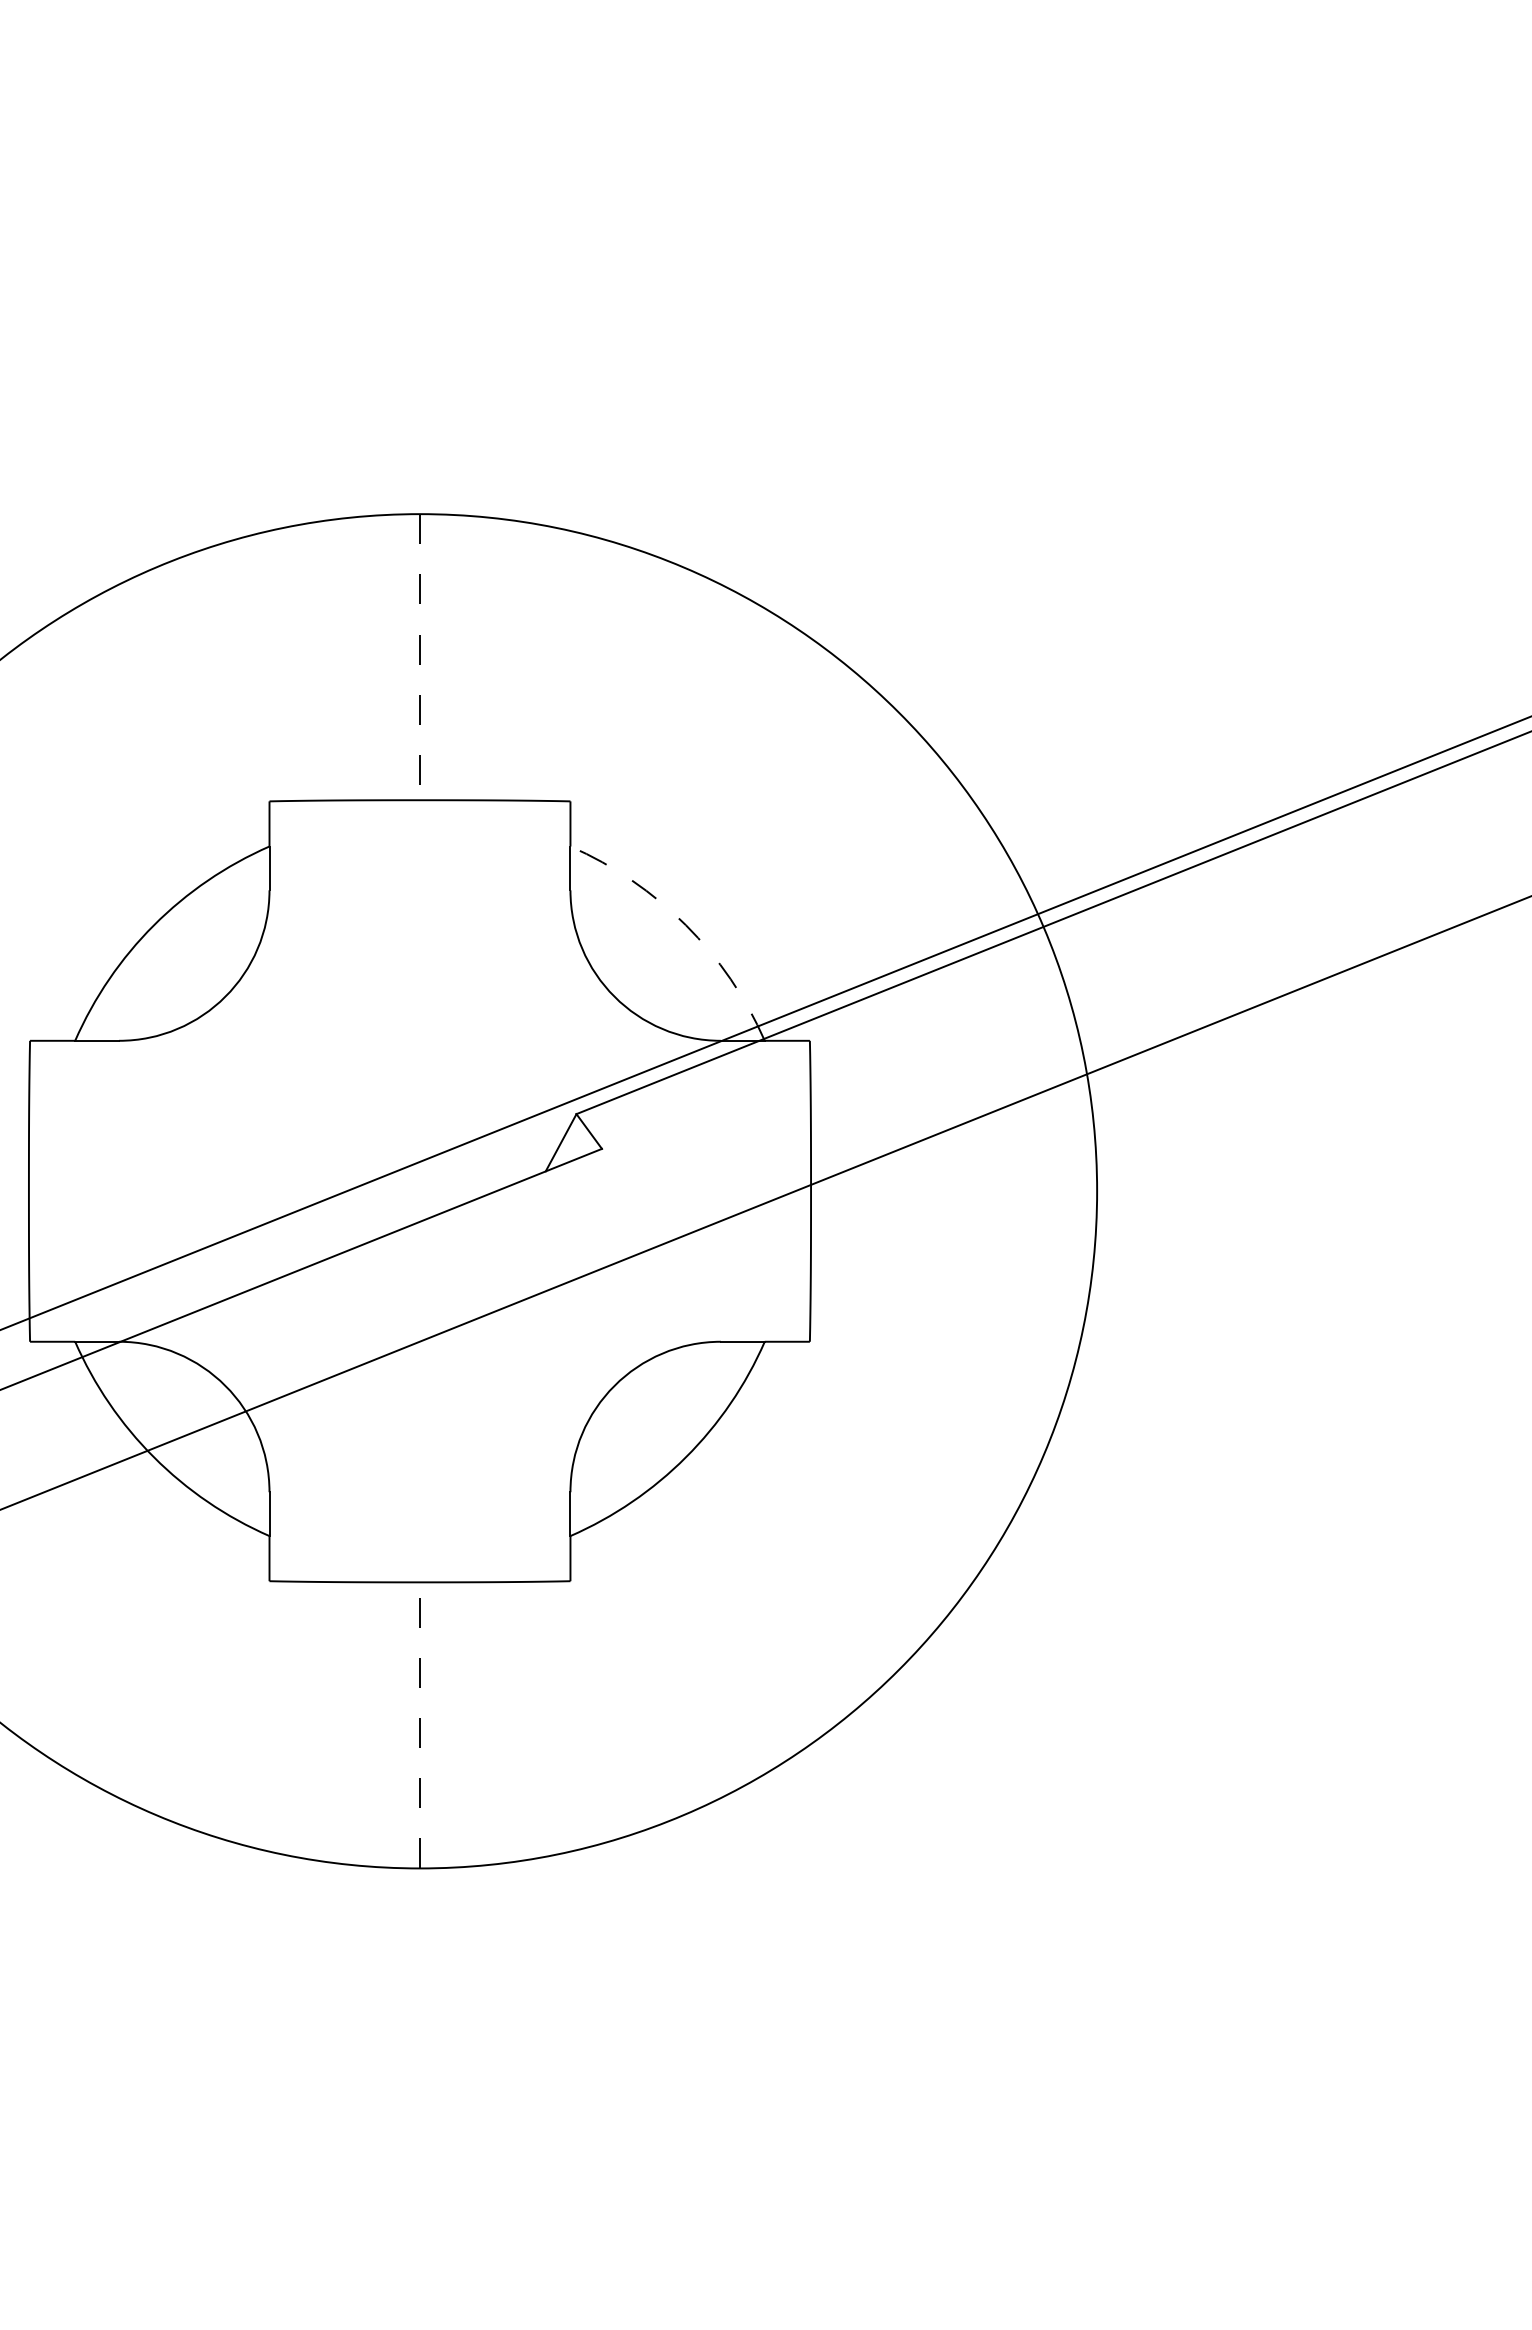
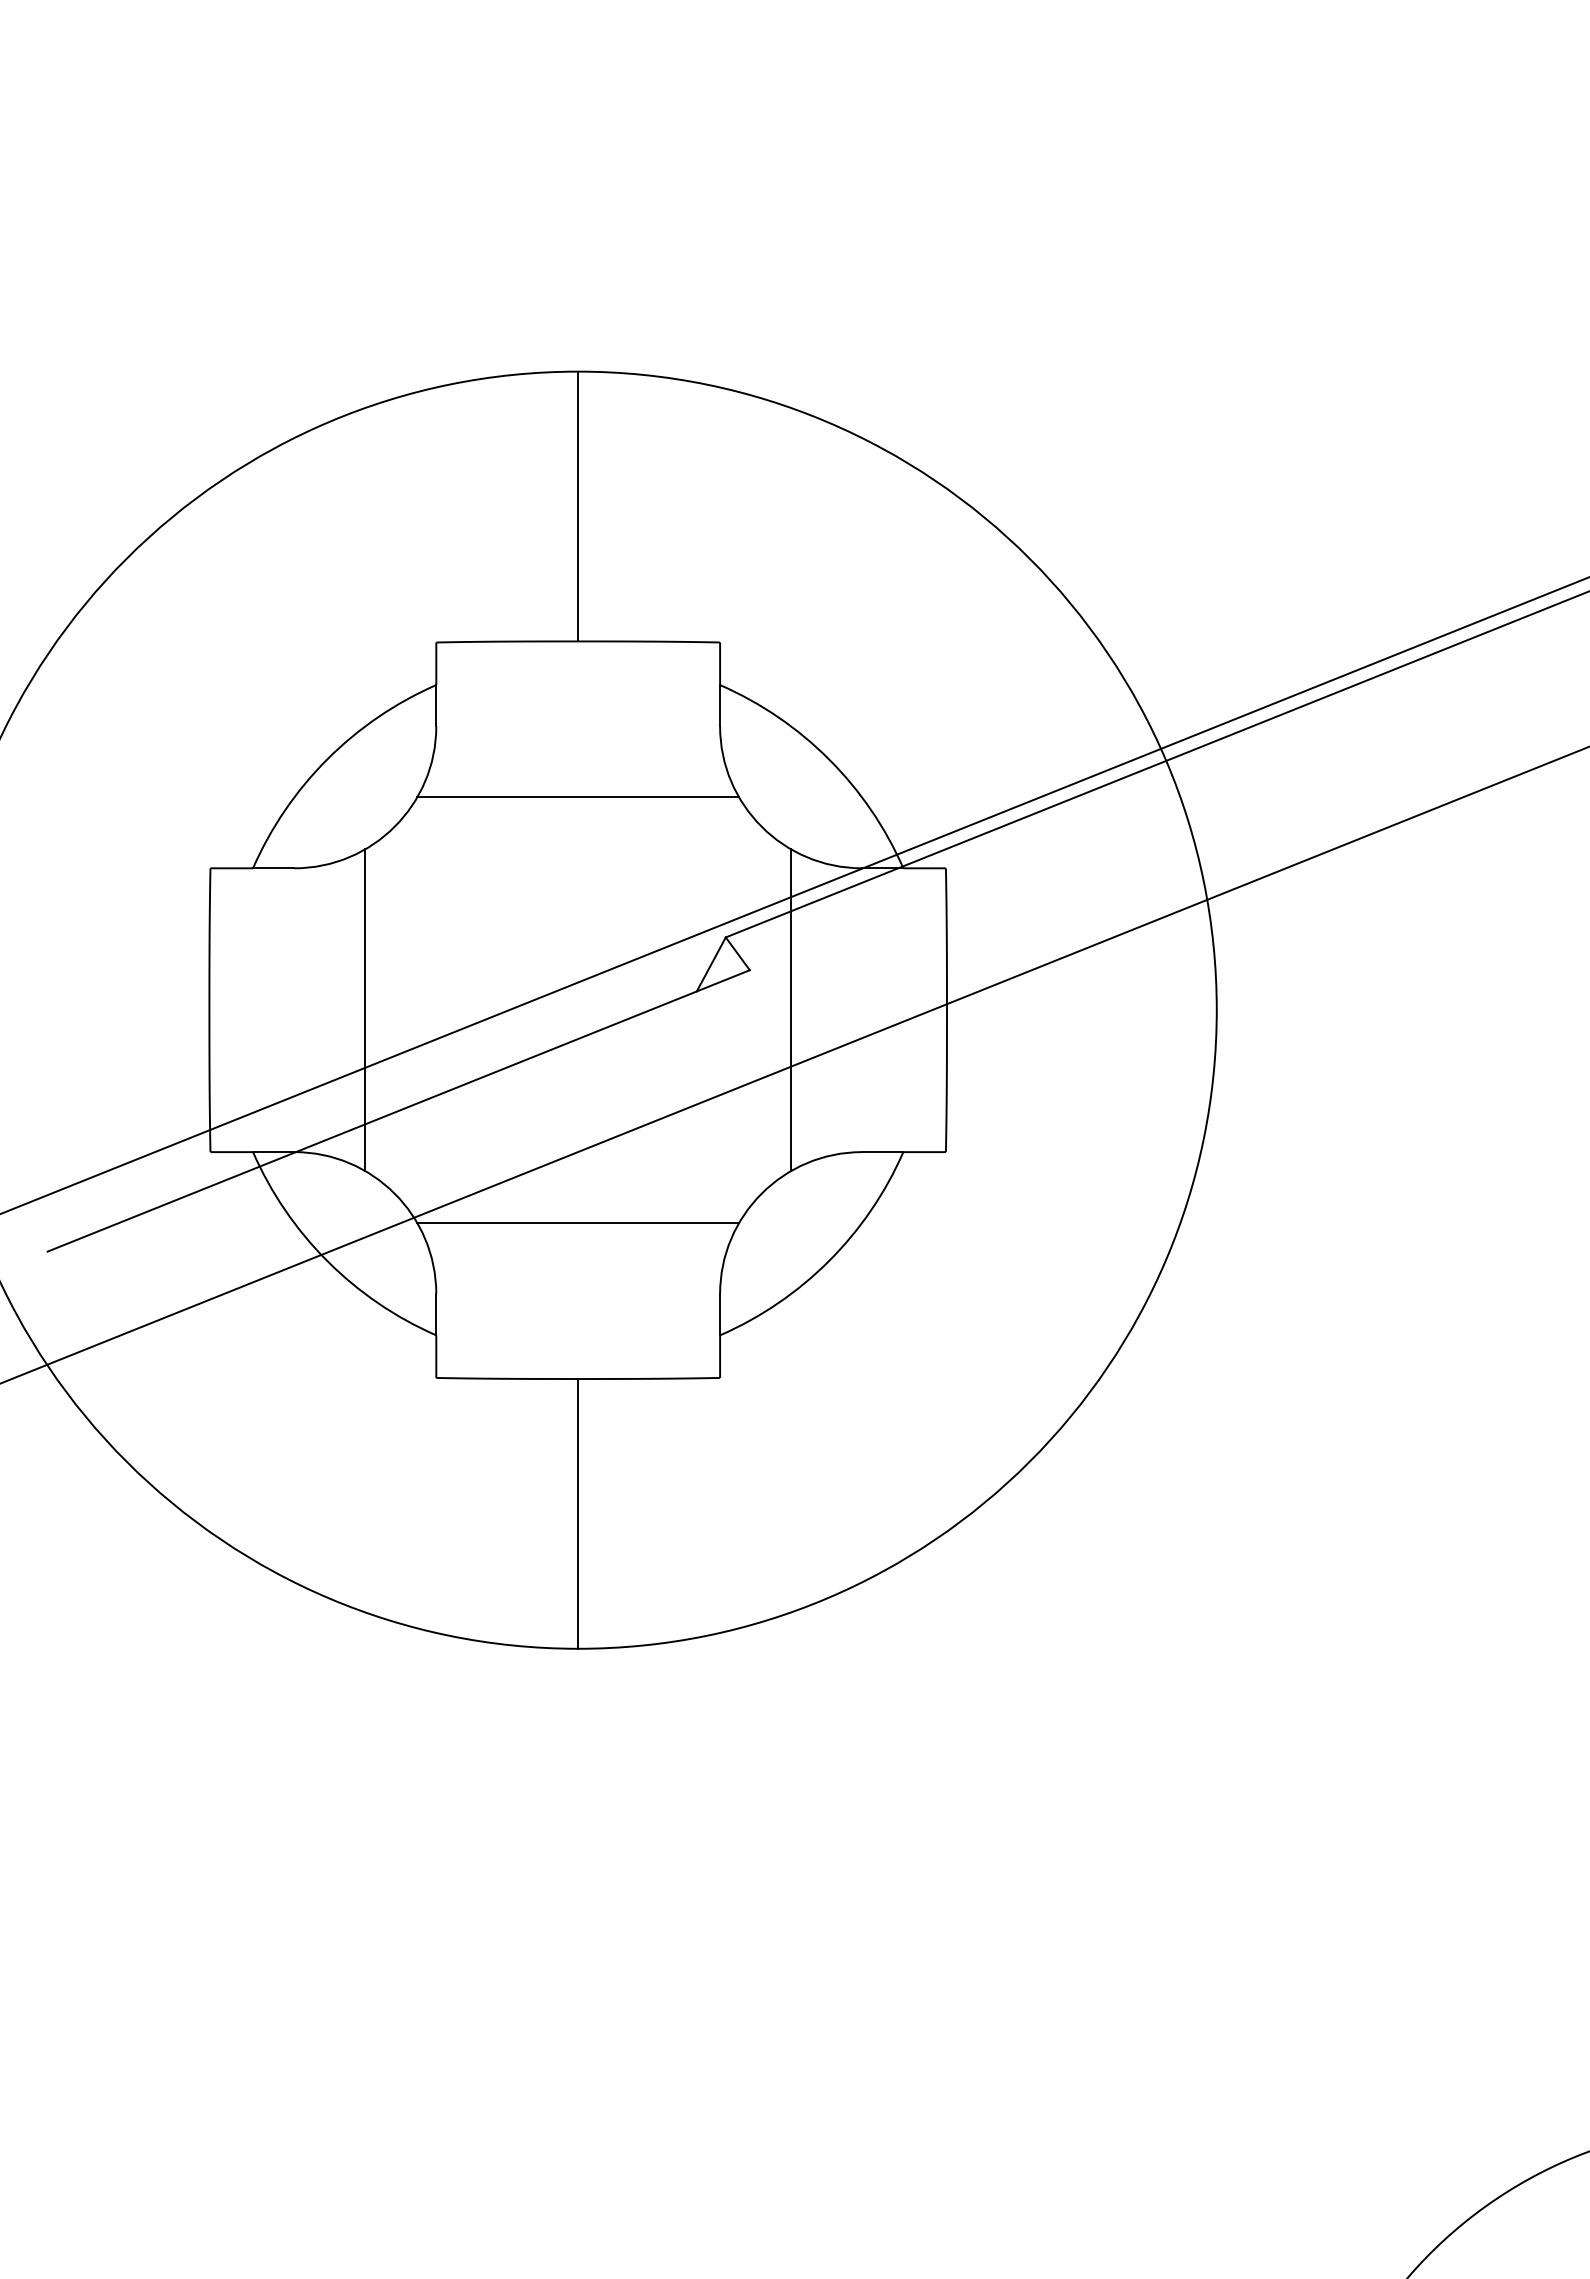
line: (420, 657) -> (578, 506), dashed -> solid
arc: (686, 925) -> (829, 759), dashed -> solid
line: (420, 965) -> (578, 797), added
line: (194, 1191) -> (365, 1010), added
line: (646, 1191) -> (791, 1010), added
line: (420, 1417) -> (578, 1223), added
line: (420, 1724) -> (578, 1513), dashed -> solid

